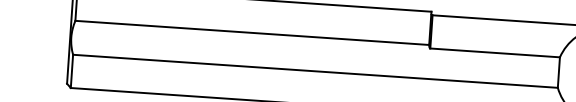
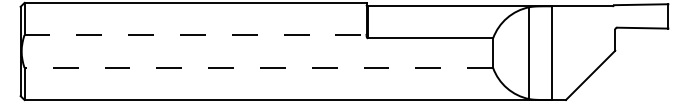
line: (252, 33) -> (195, 35), solid -> dashed
line: (315, 70) -> (258, 67), solid -> dashed

